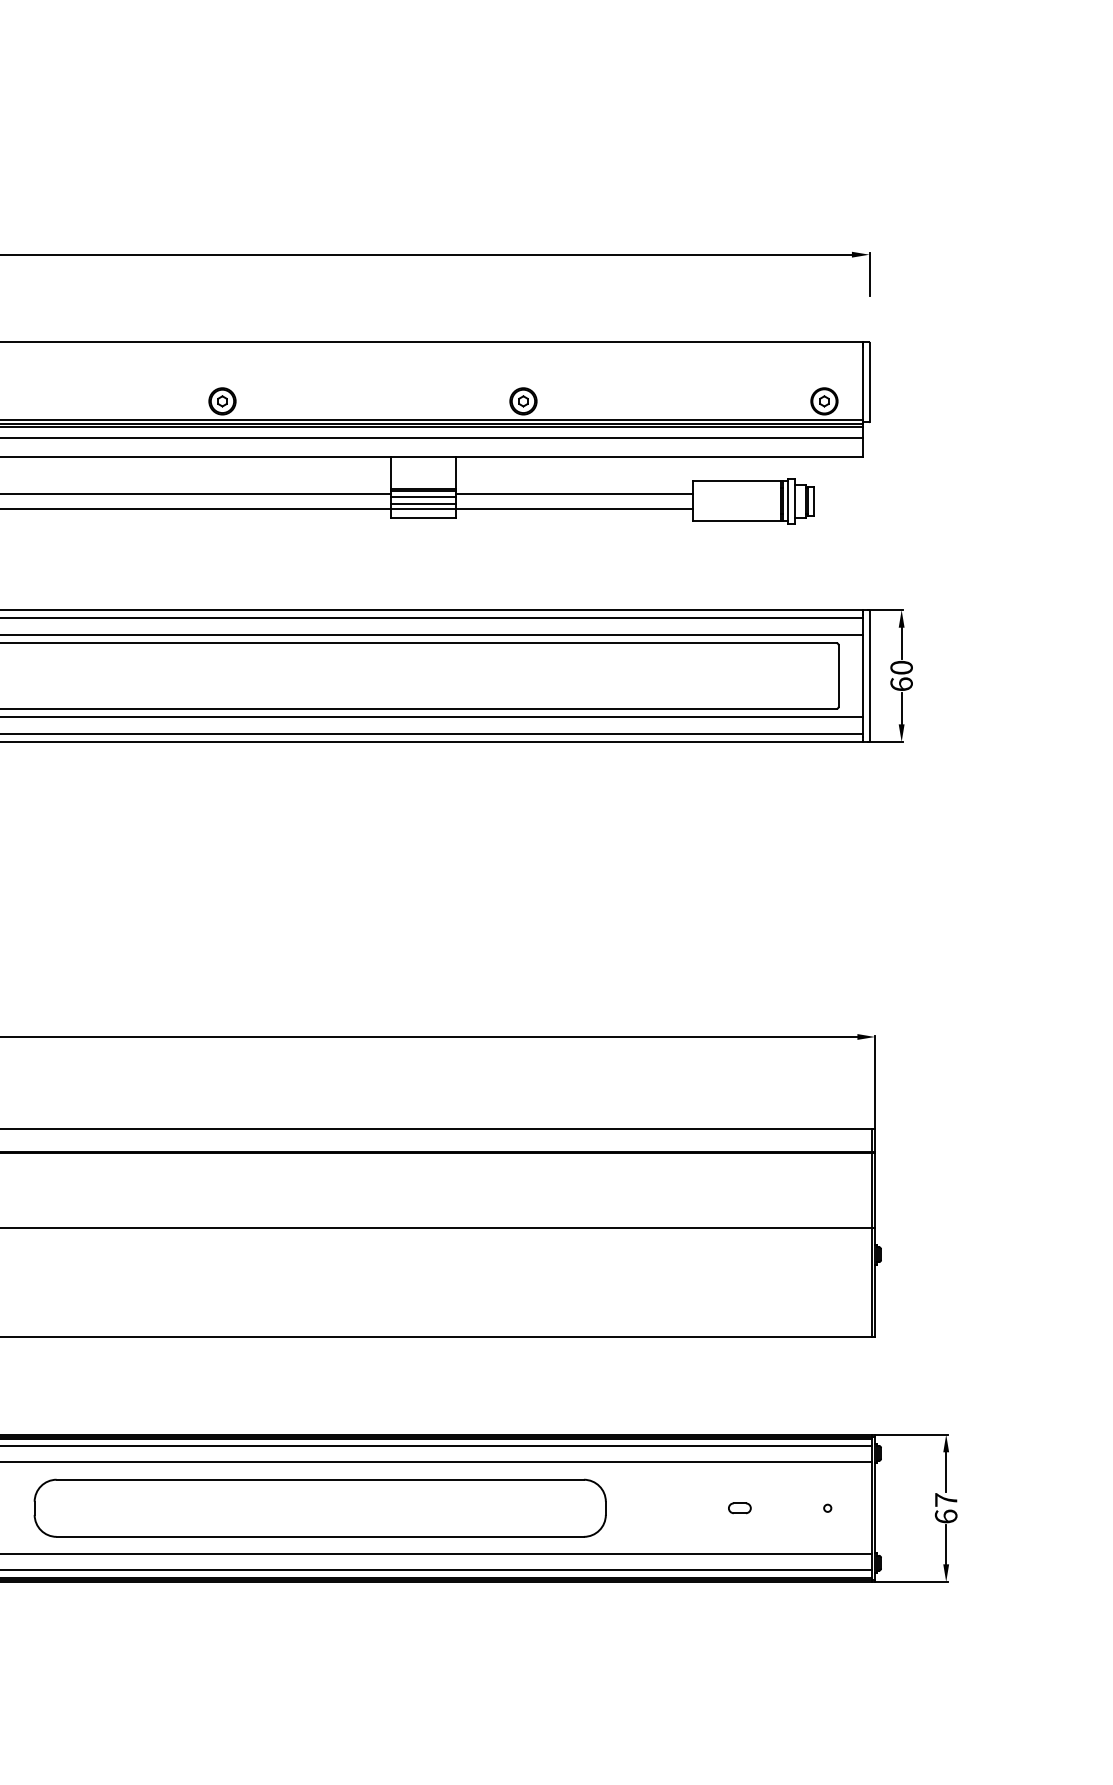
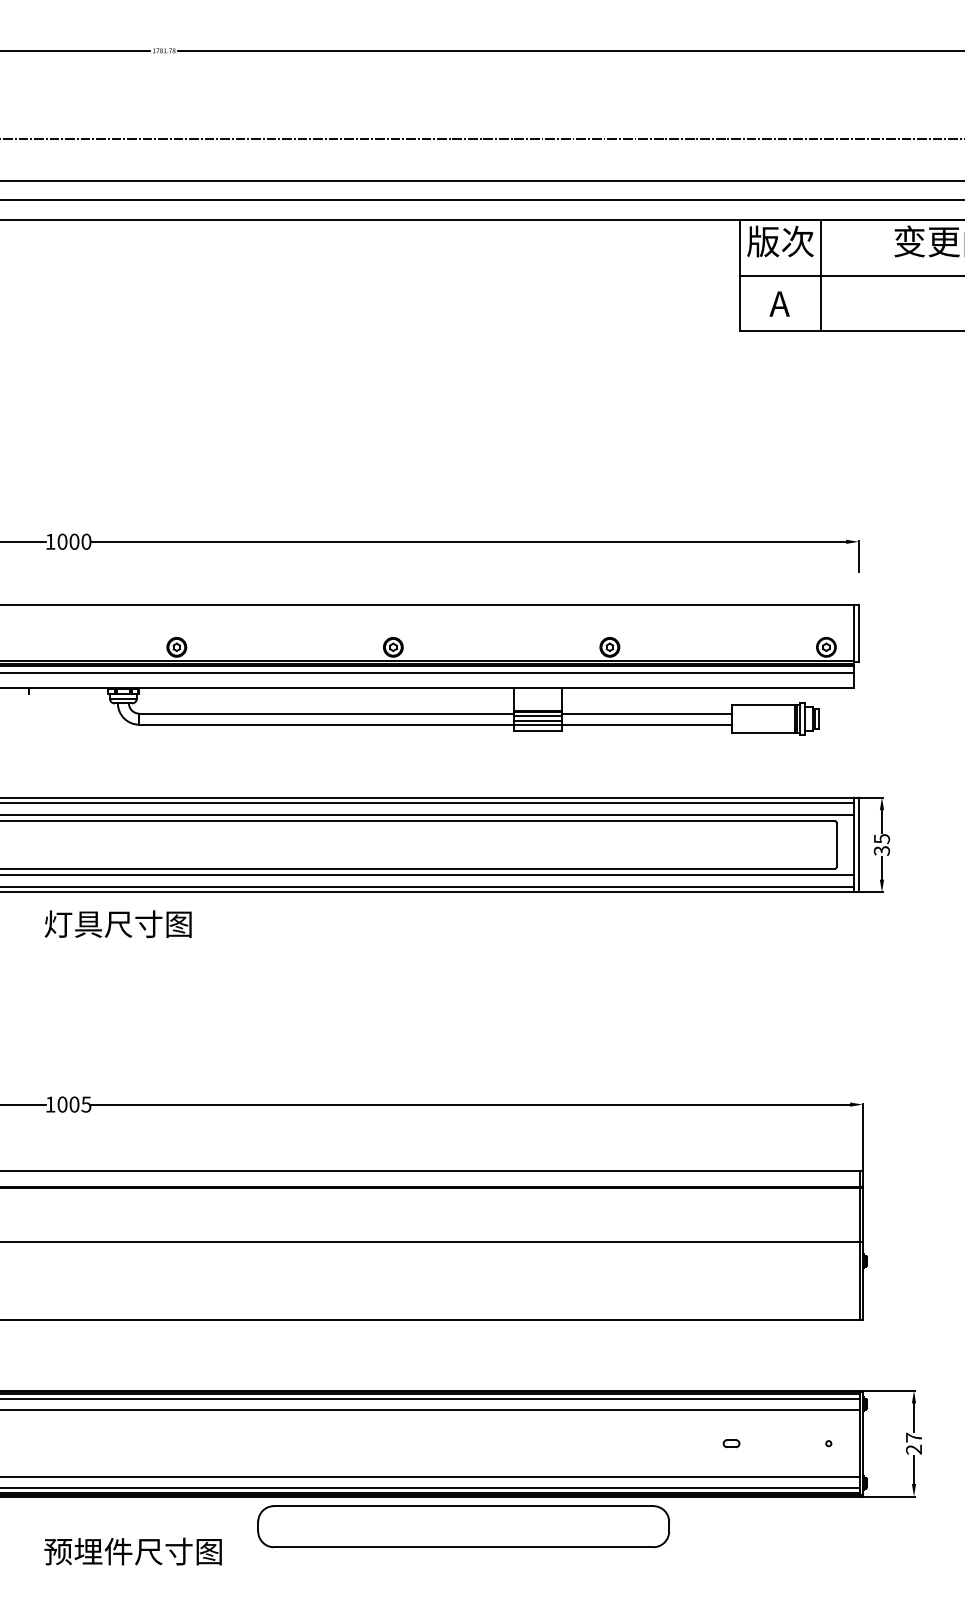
text: (901, 675) -> (881, 844), 60 -> 35
part: (319, 1508) -> (463, 1526), moved
part: (739, 1508) -> (731, 1443), moved
text: (945, 1516) -> (913, 1449), 67 -> 27

